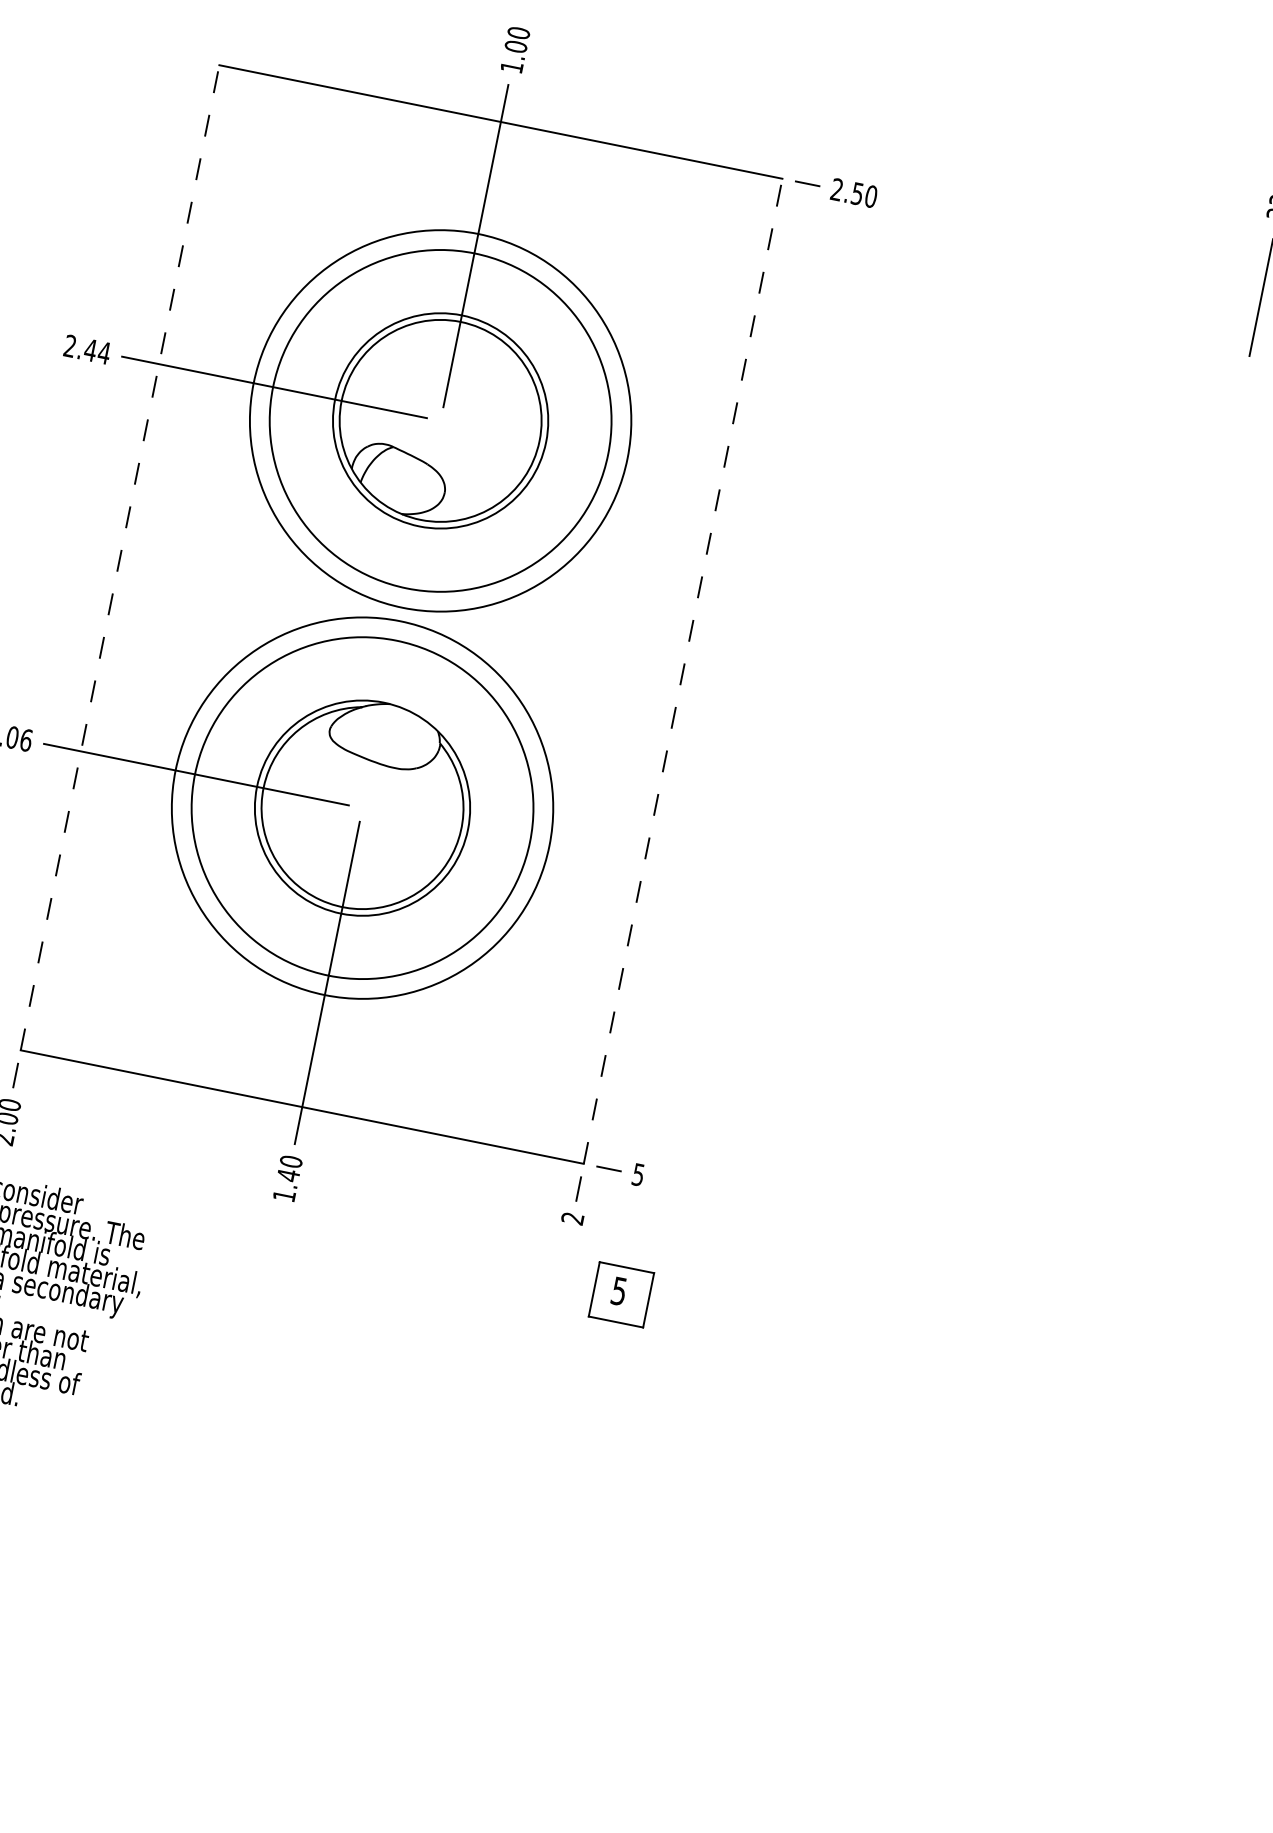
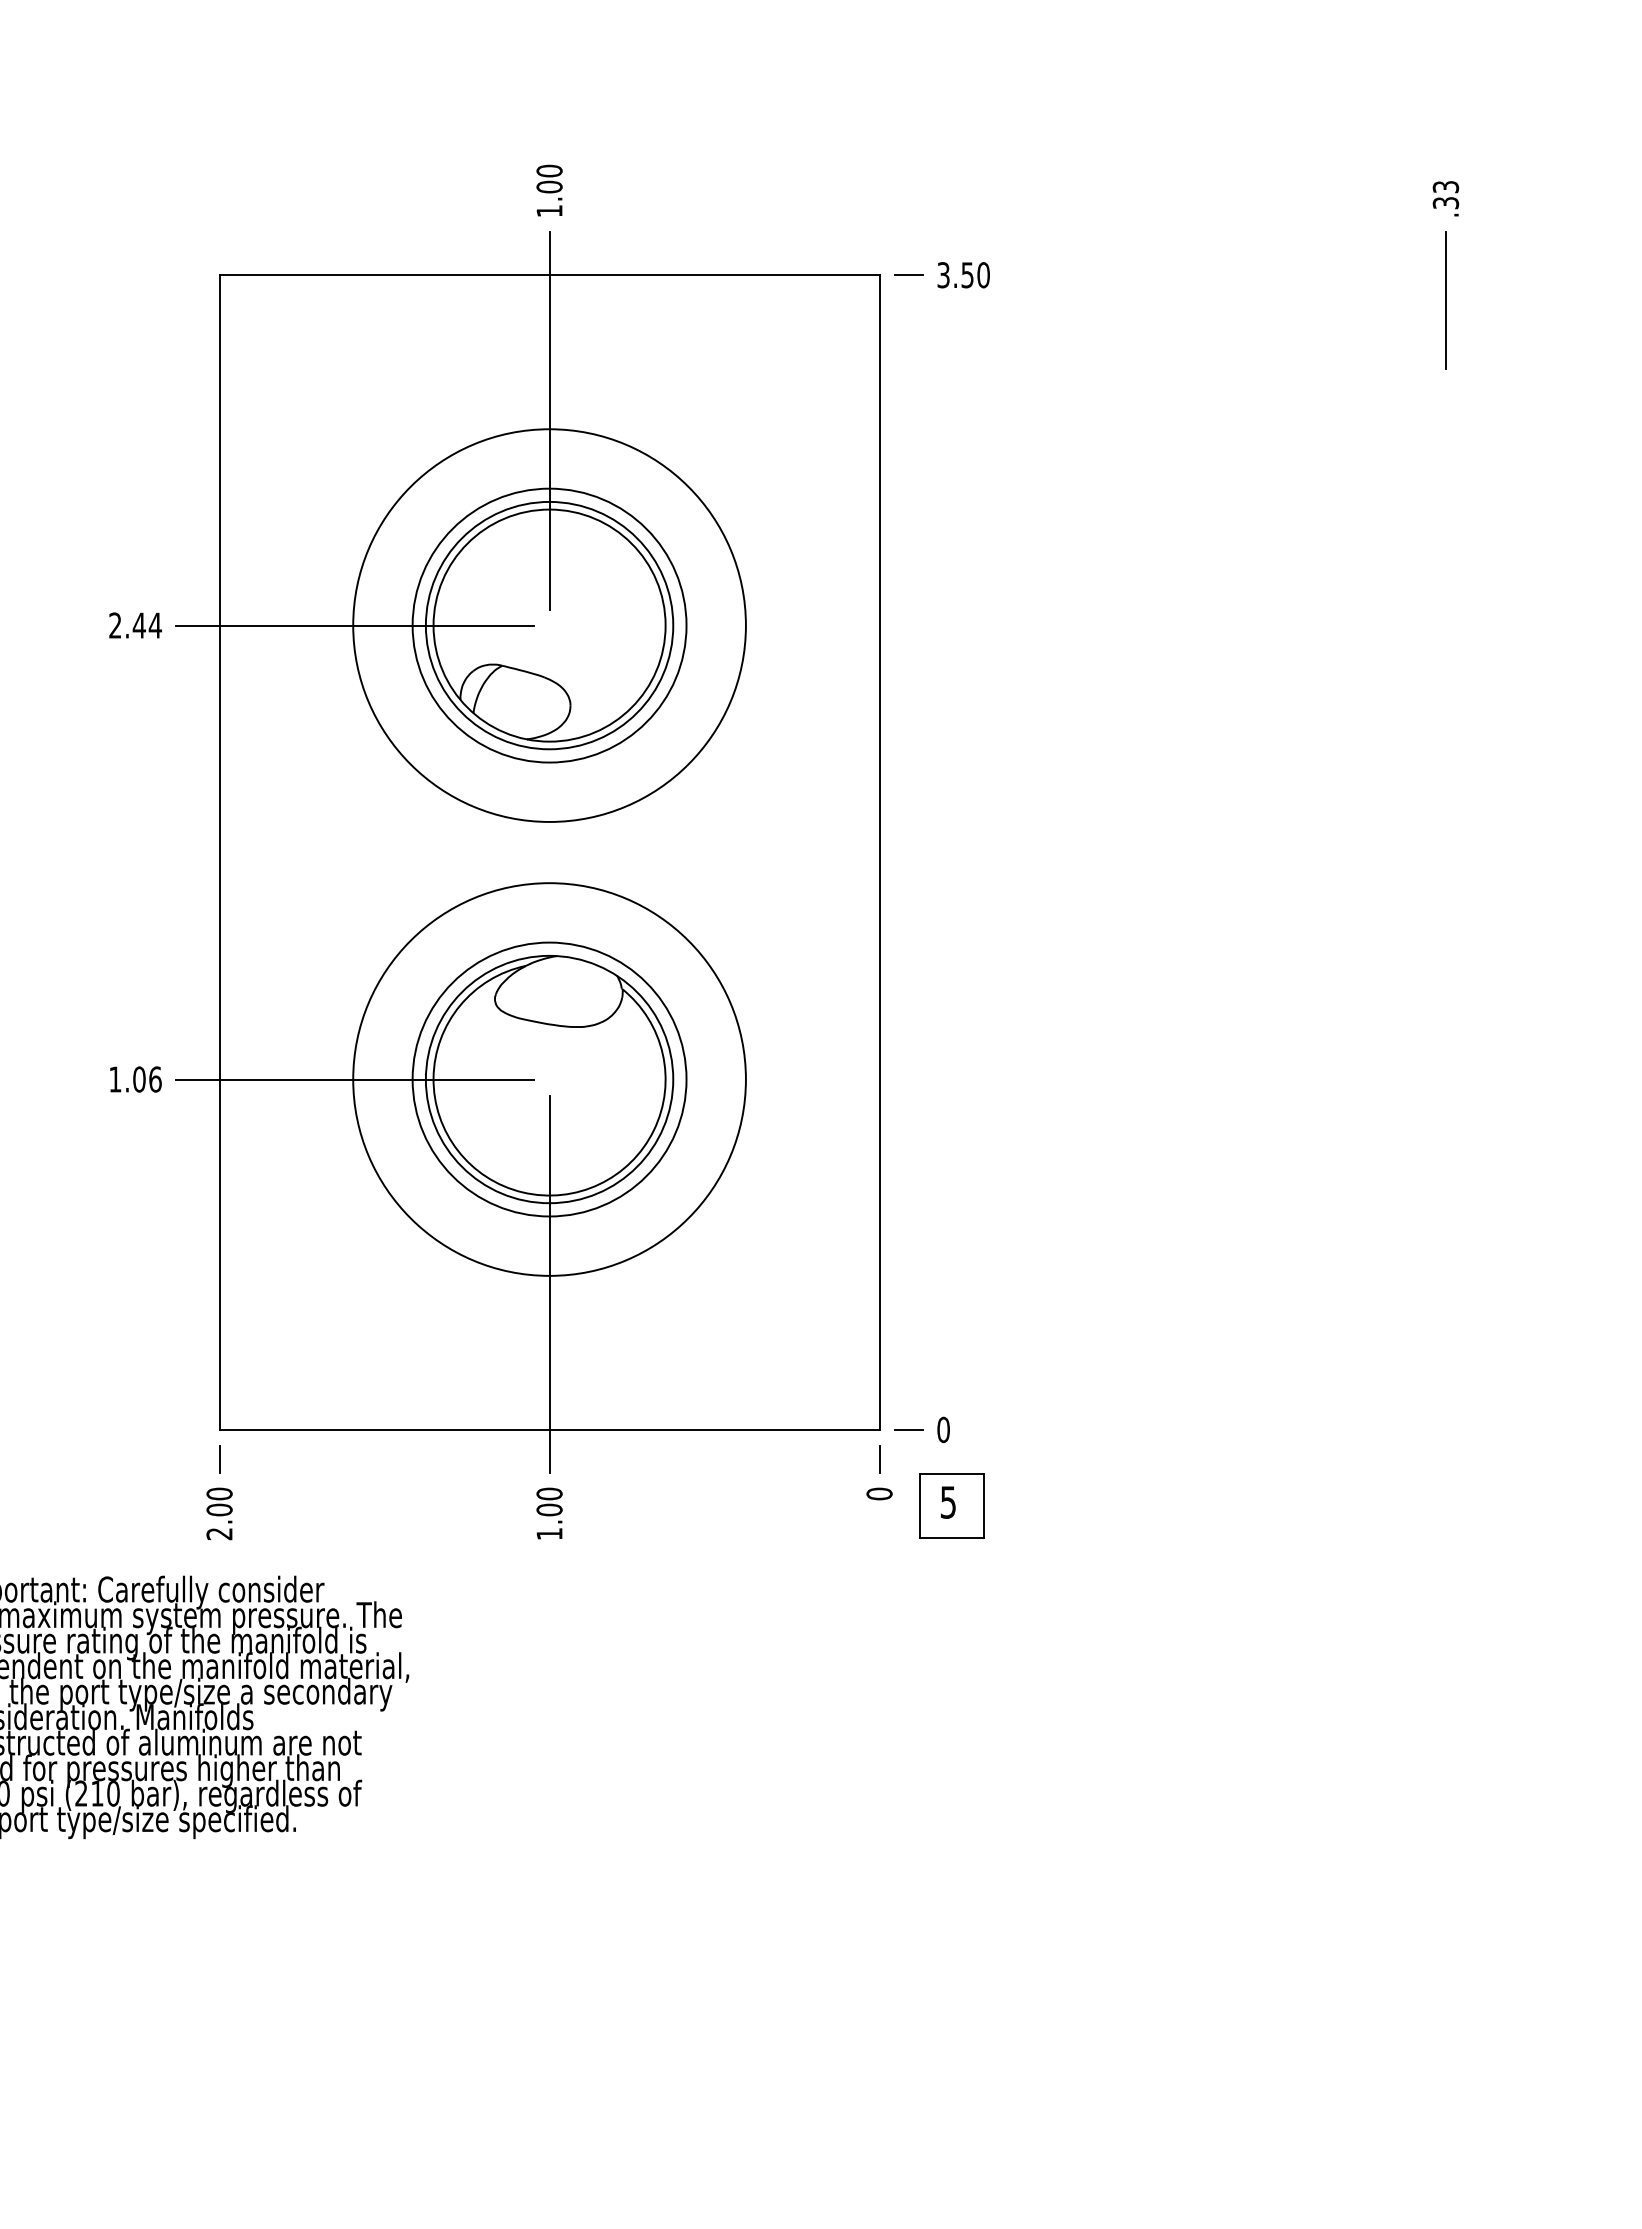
text: (836, 189) -> (943, 275), 2.50 -> 3.50
circle: (440, 420) -> (549, 625), size x0.62
line: (120, 557) -> (219, 852), dashed -> solid
line: (683, 671) -> (879, 852), dashed -> solid
circle: (362, 808) -> (549, 1079), size x0.62
text: (288, 1174) -> (549, 1509), 1.40 -> 1.00
text: (638, 1174) -> (943, 1429), 5 -> 0
text: (572, 1218) -> (879, 1493), 2 -> 0
part: (621, 1294) -> (951, 1505), moved

